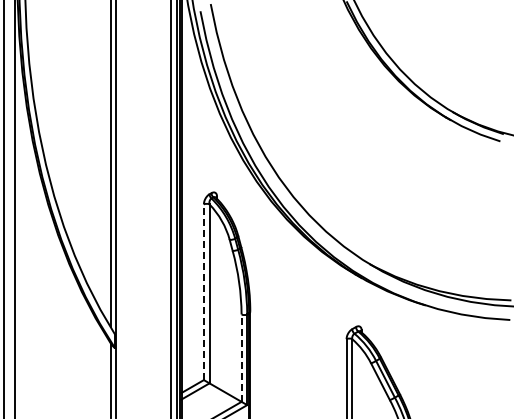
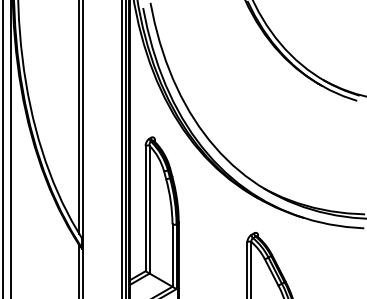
line: (203, 292) -> (145, 208), dashed -> solid
line: (241, 358) -> (172, 255), dashed -> solid

